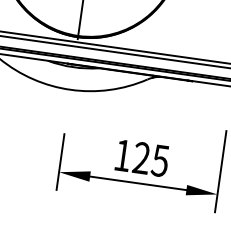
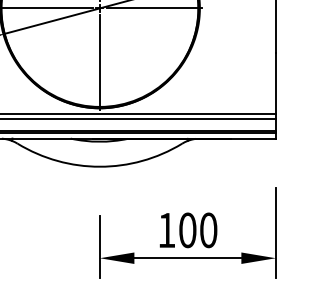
text: (151, 159) -> (198, 230), 125 -> 100

